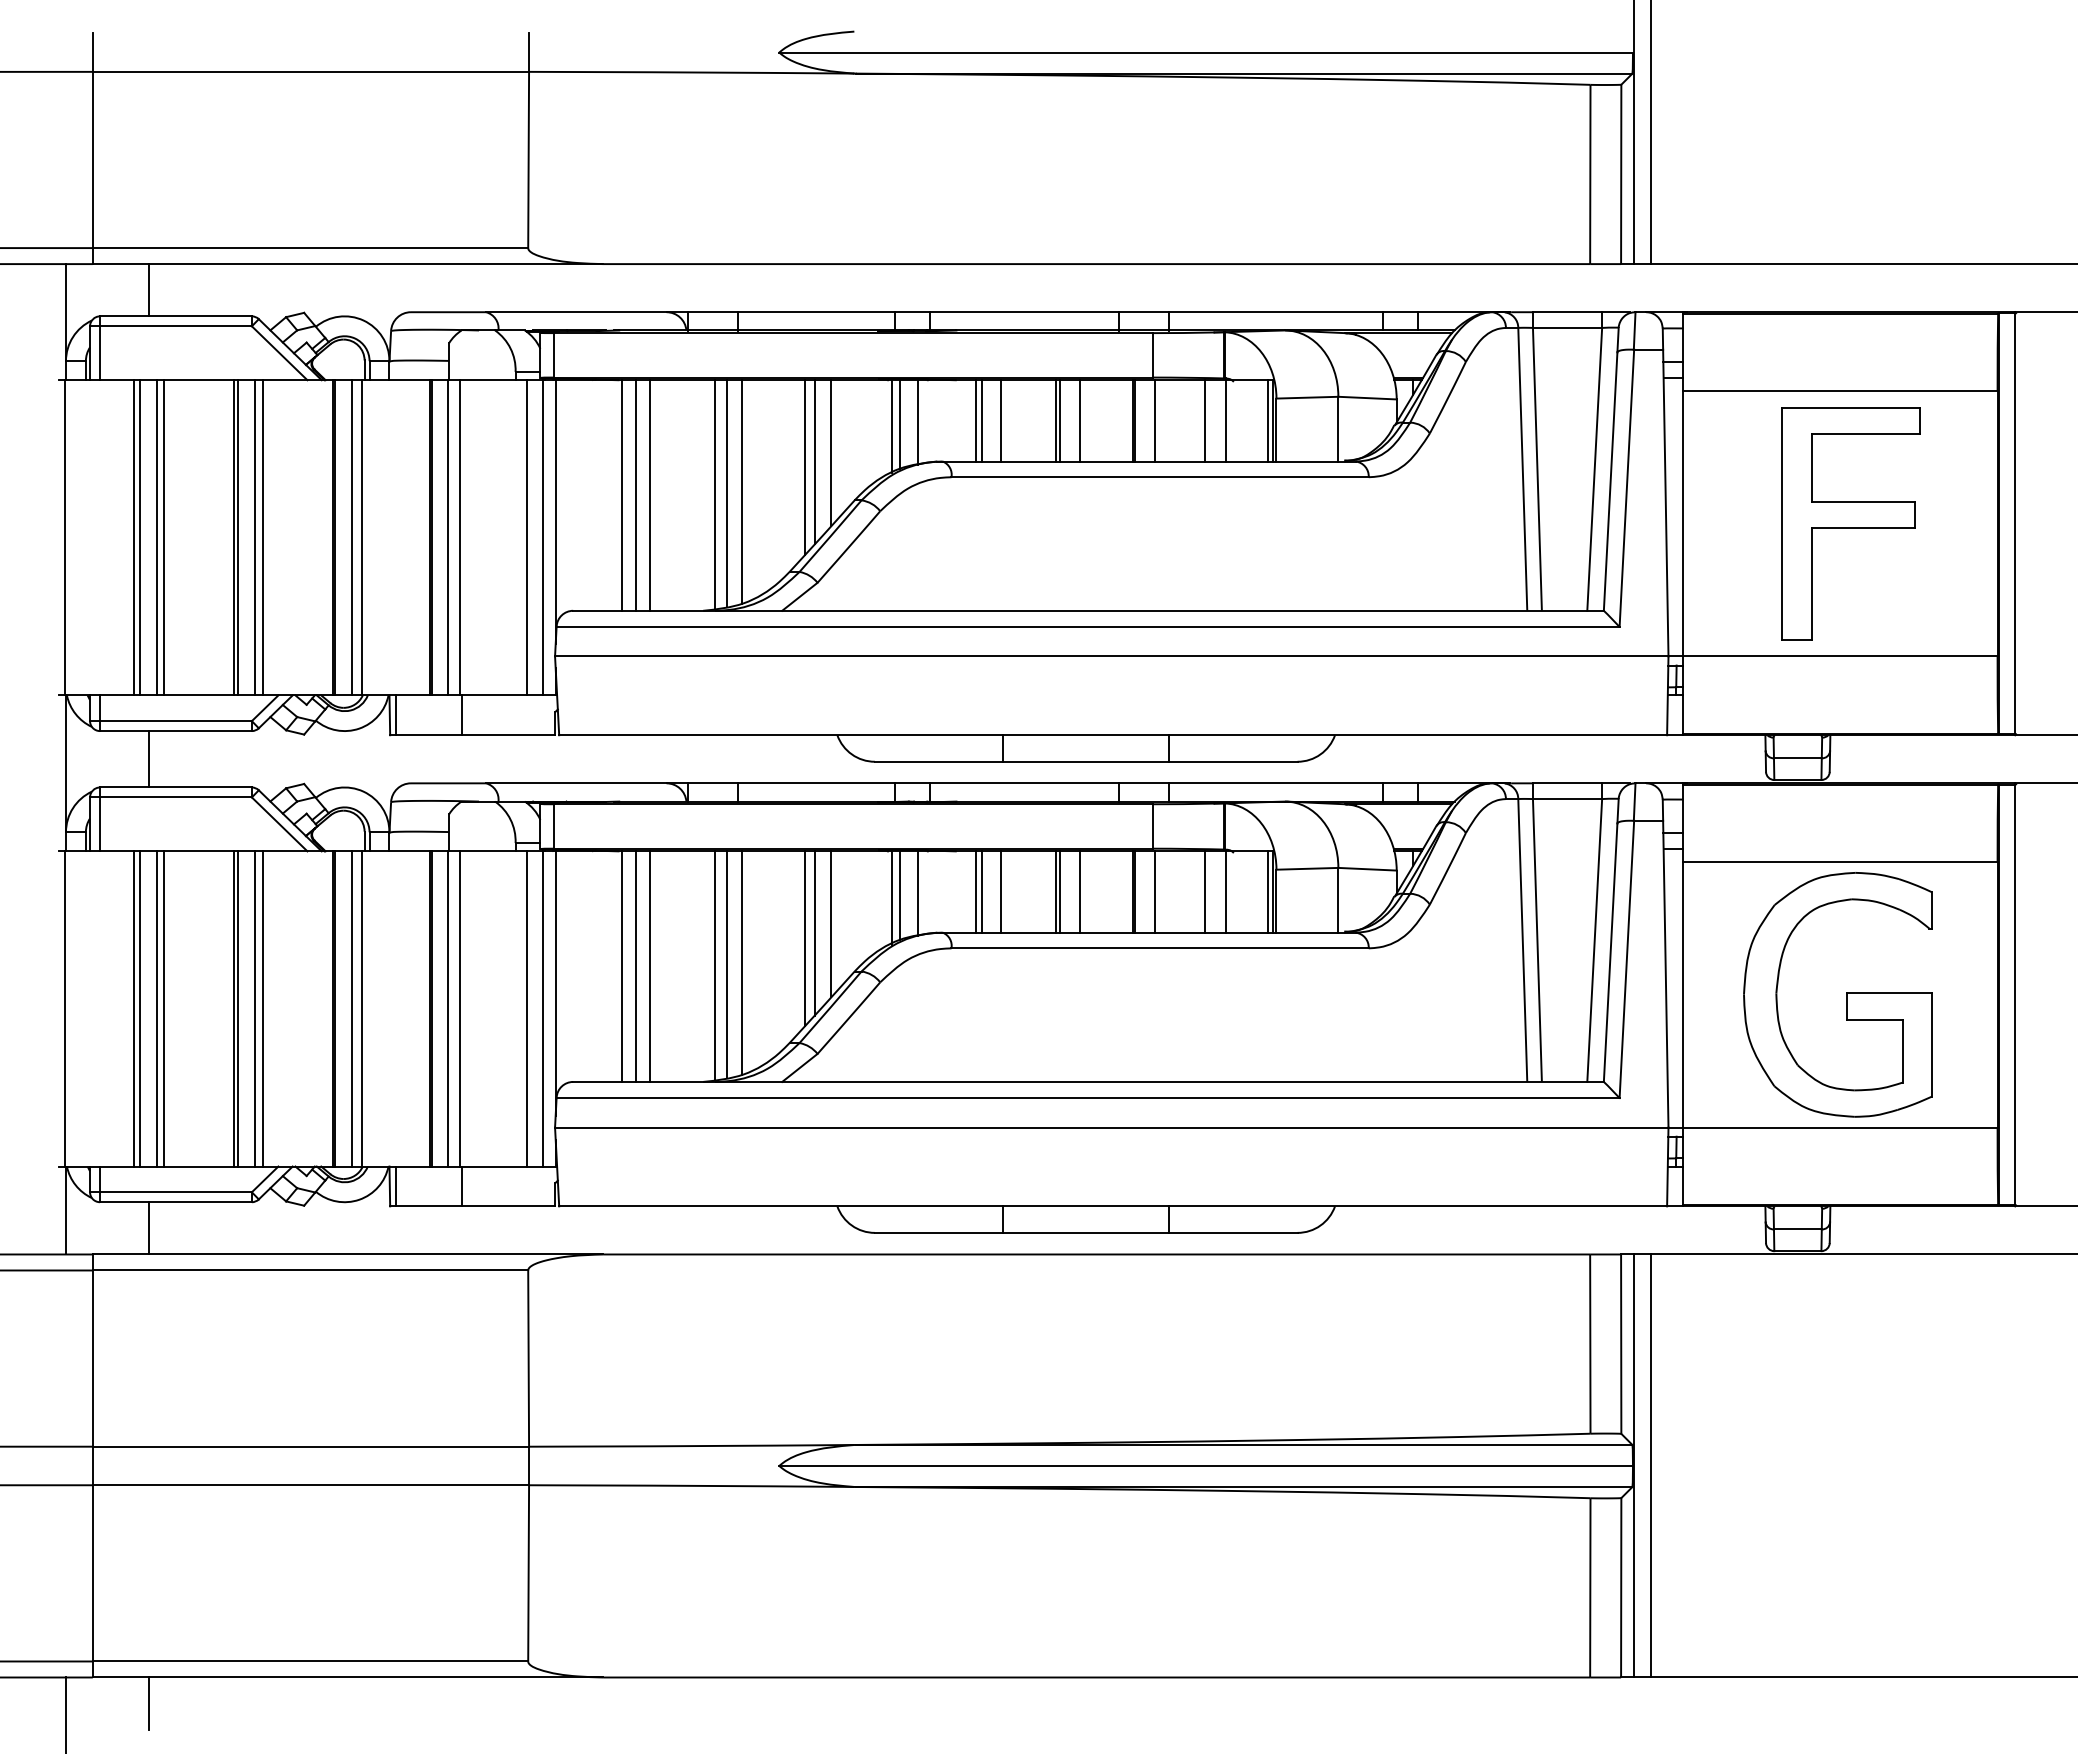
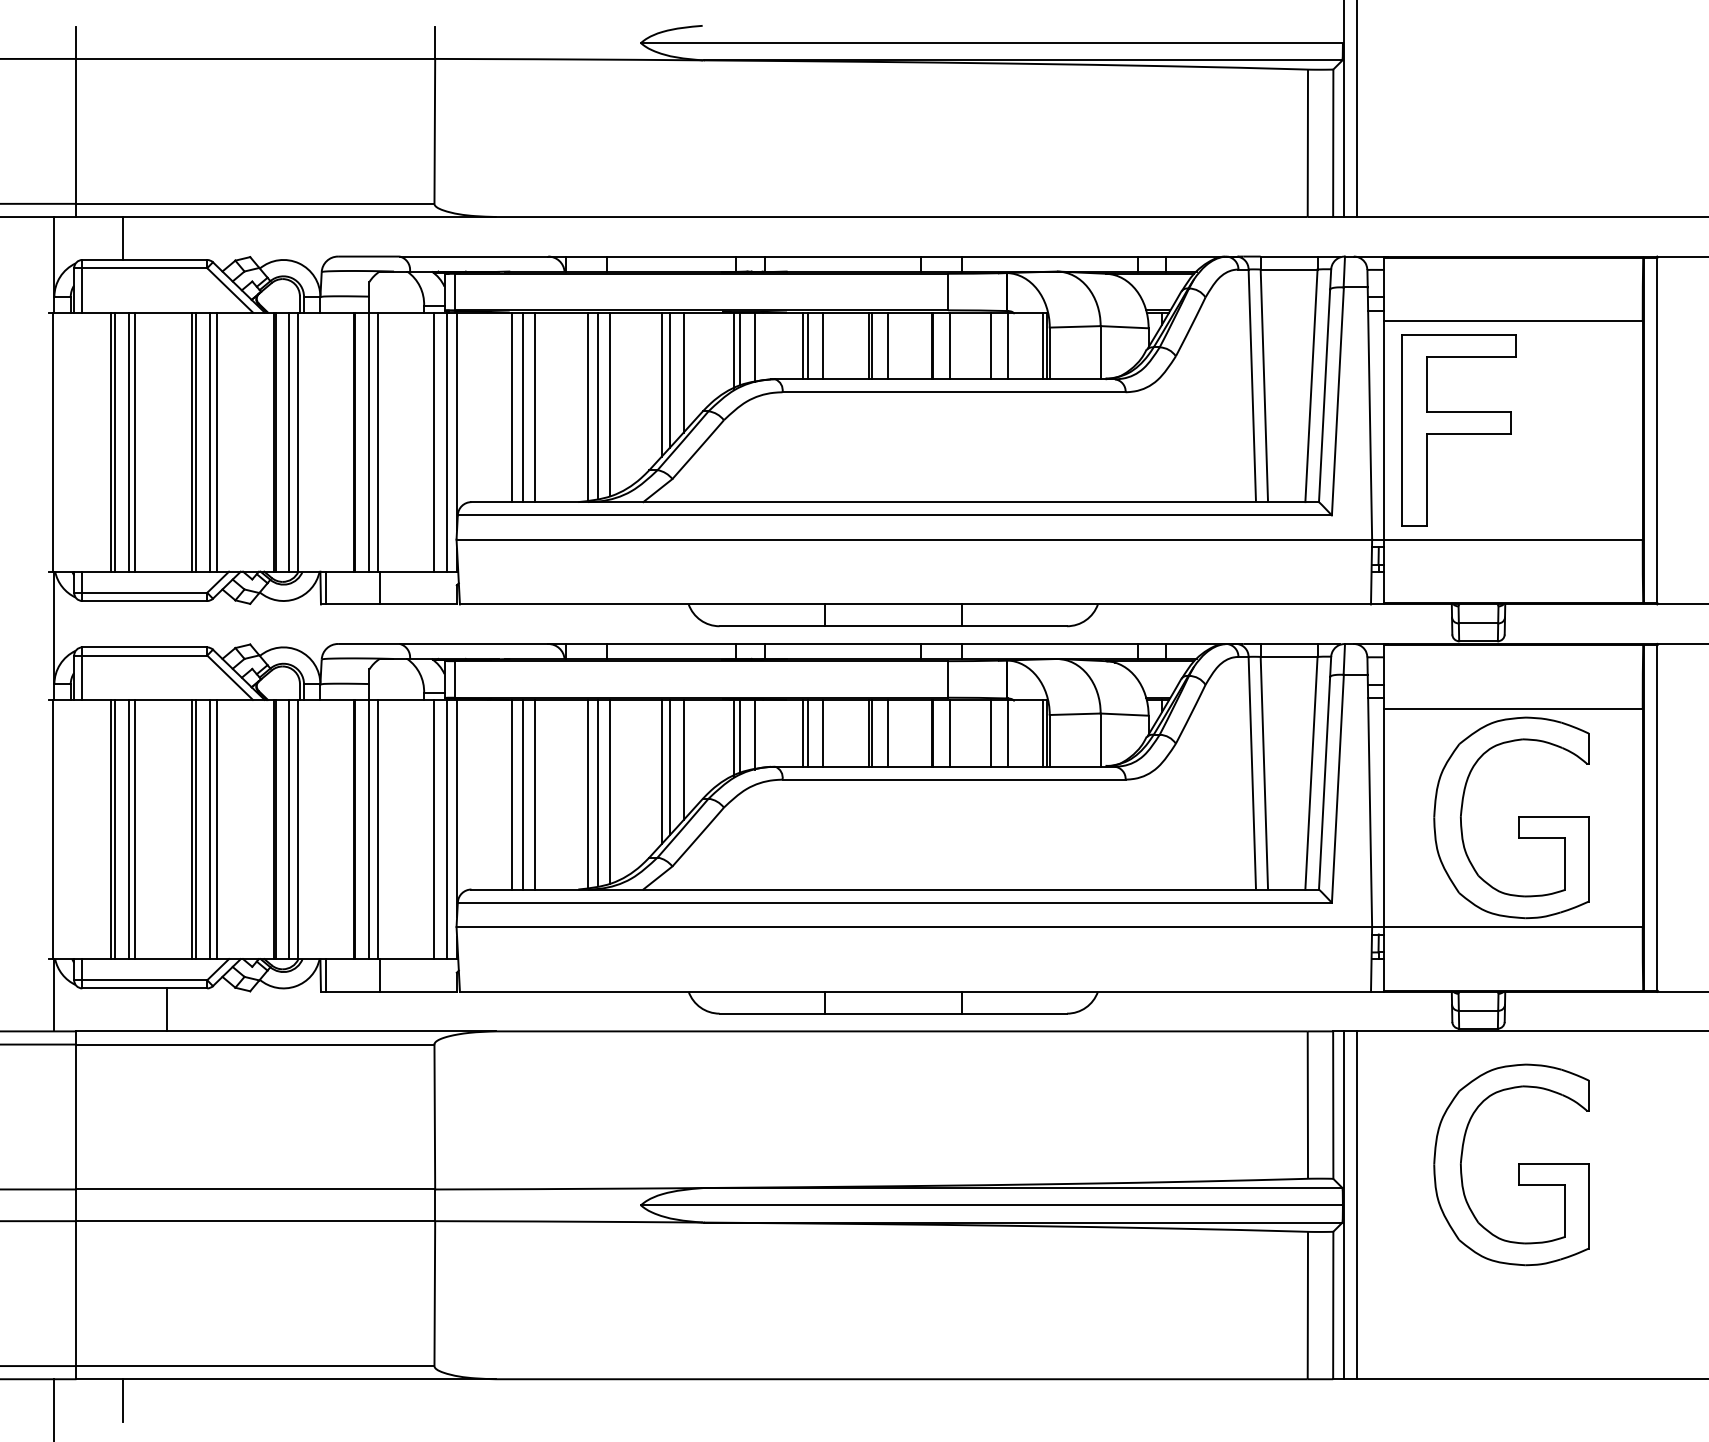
part: (1850, 523) -> (1458, 430), moved
line: (148, 759) -> (122, 624), removed
line: (148, 1228) -> (166, 1010), moved
part: (1846, 1416) -> (1518, 1164), added

